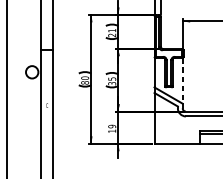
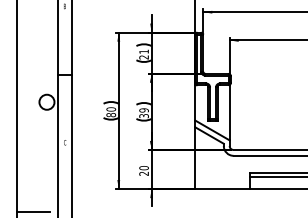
text: (111, 79) -> (143, 110), 35 -> 39
line: (182, 81) -> (229, 113), dashed -> solid
text: (111, 128) -> (143, 170), 19 -> 20
line: (20, 162) -> (32, 211), added

